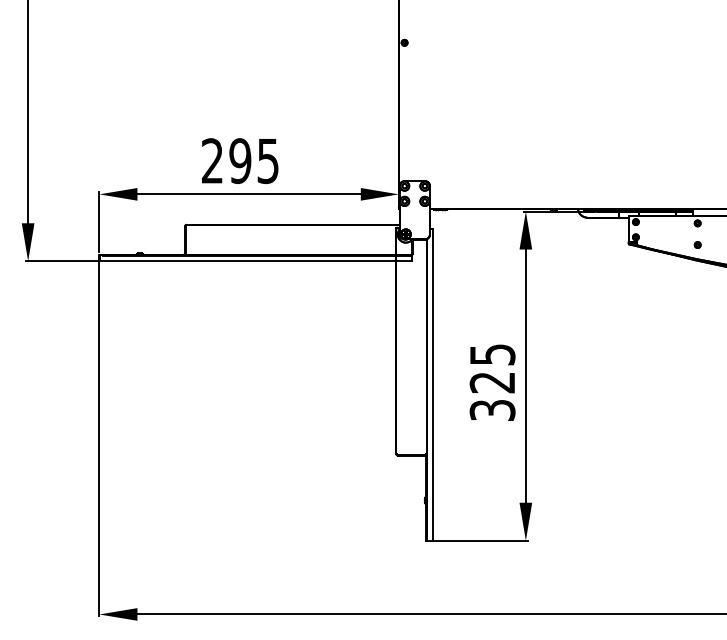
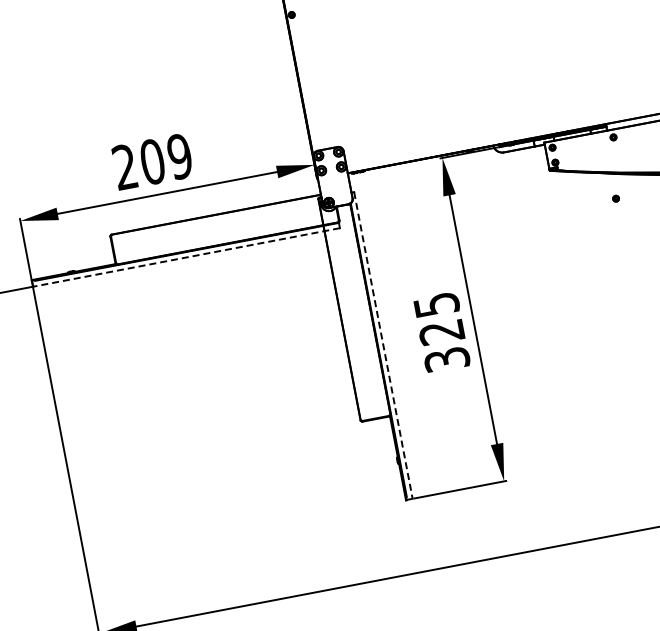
text: (254, 161) -> (166, 159), 295 -> 209
part: (697, 244) -> (615, 198), moved
line: (255, 261) -> (186, 257), solid -> dashed
line: (432, 385) -> (383, 346), solid -> dashed

